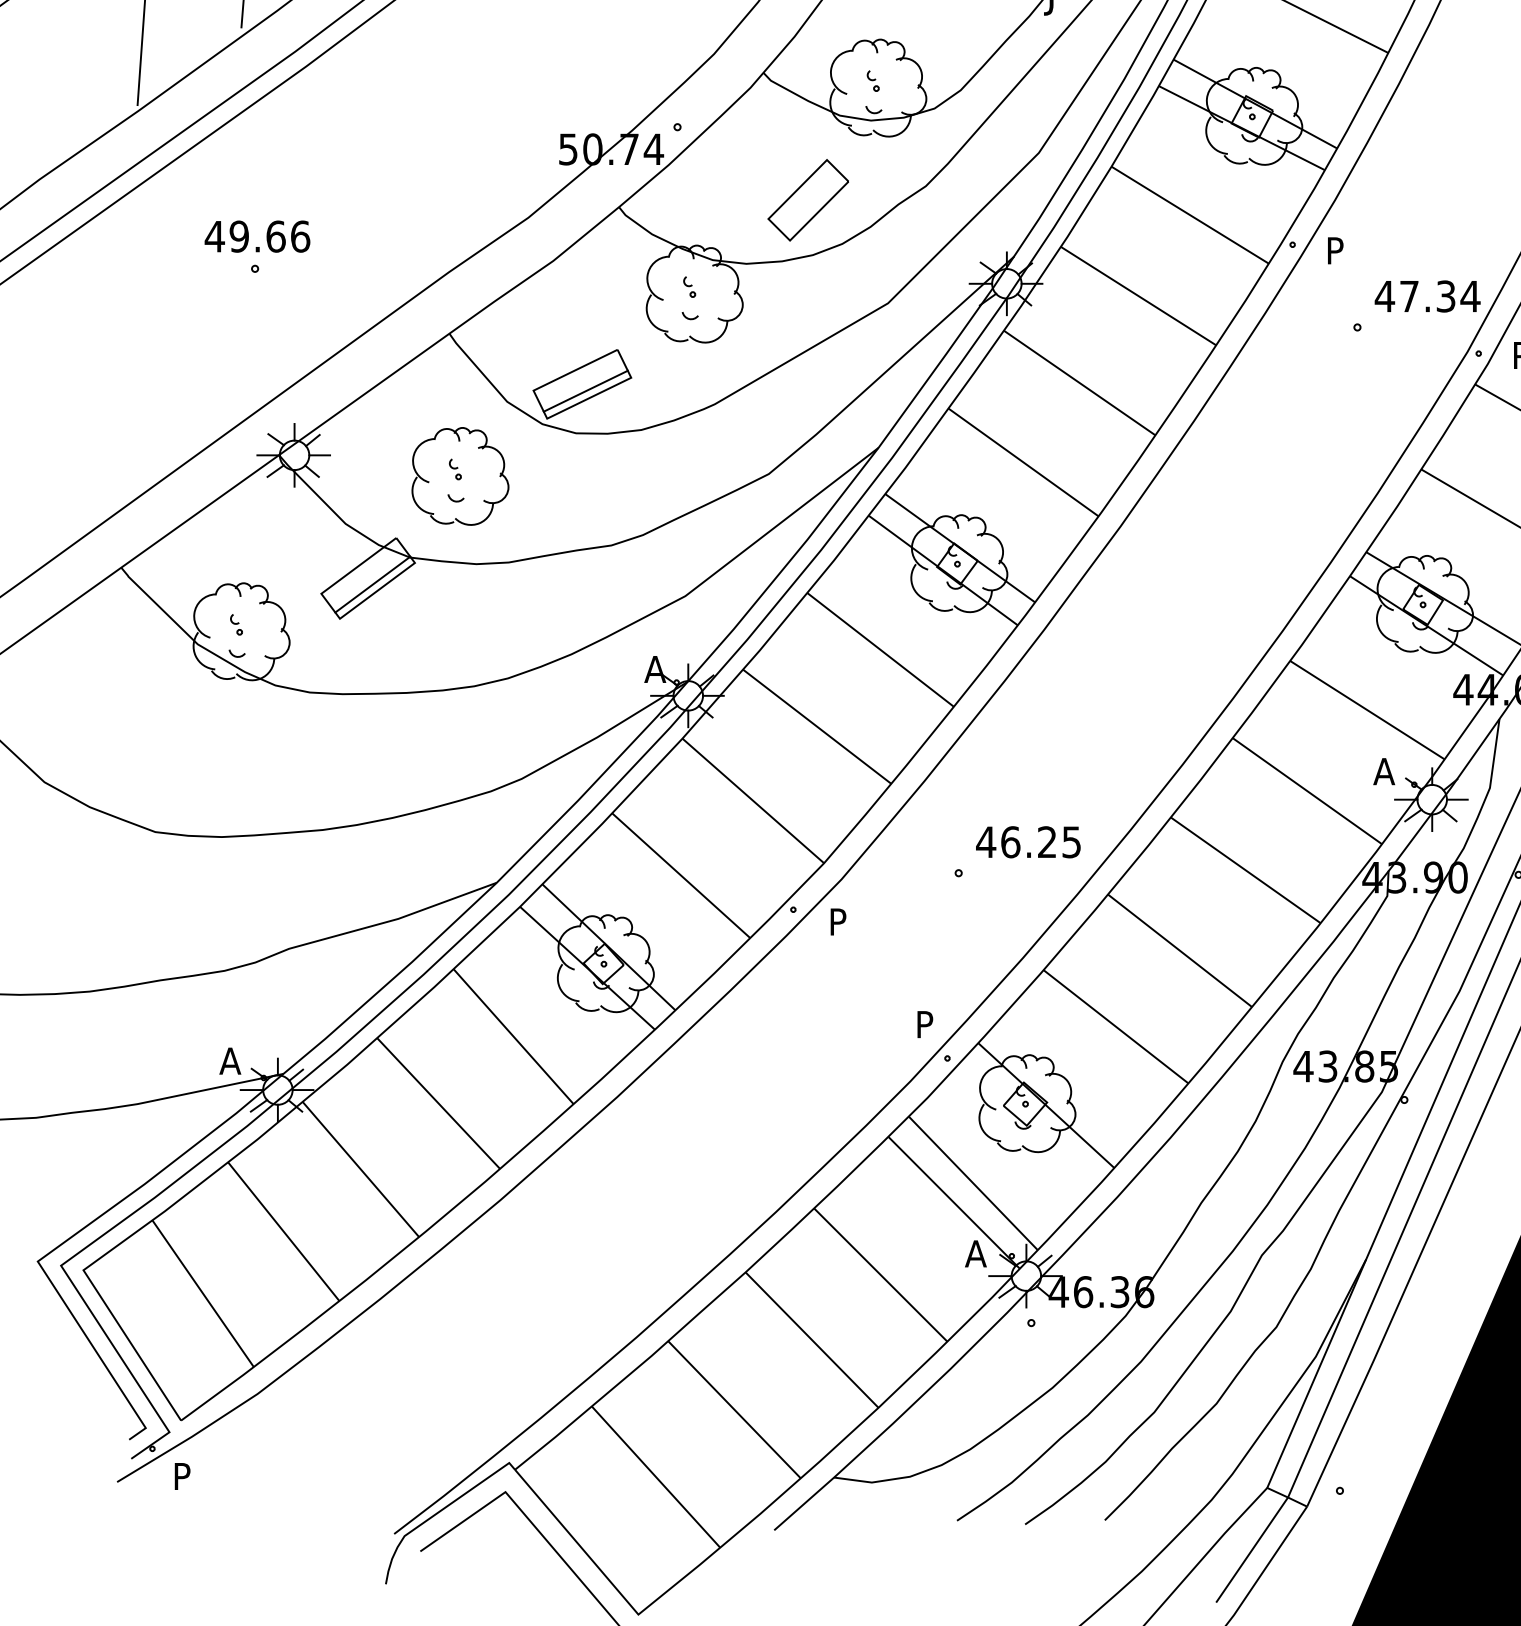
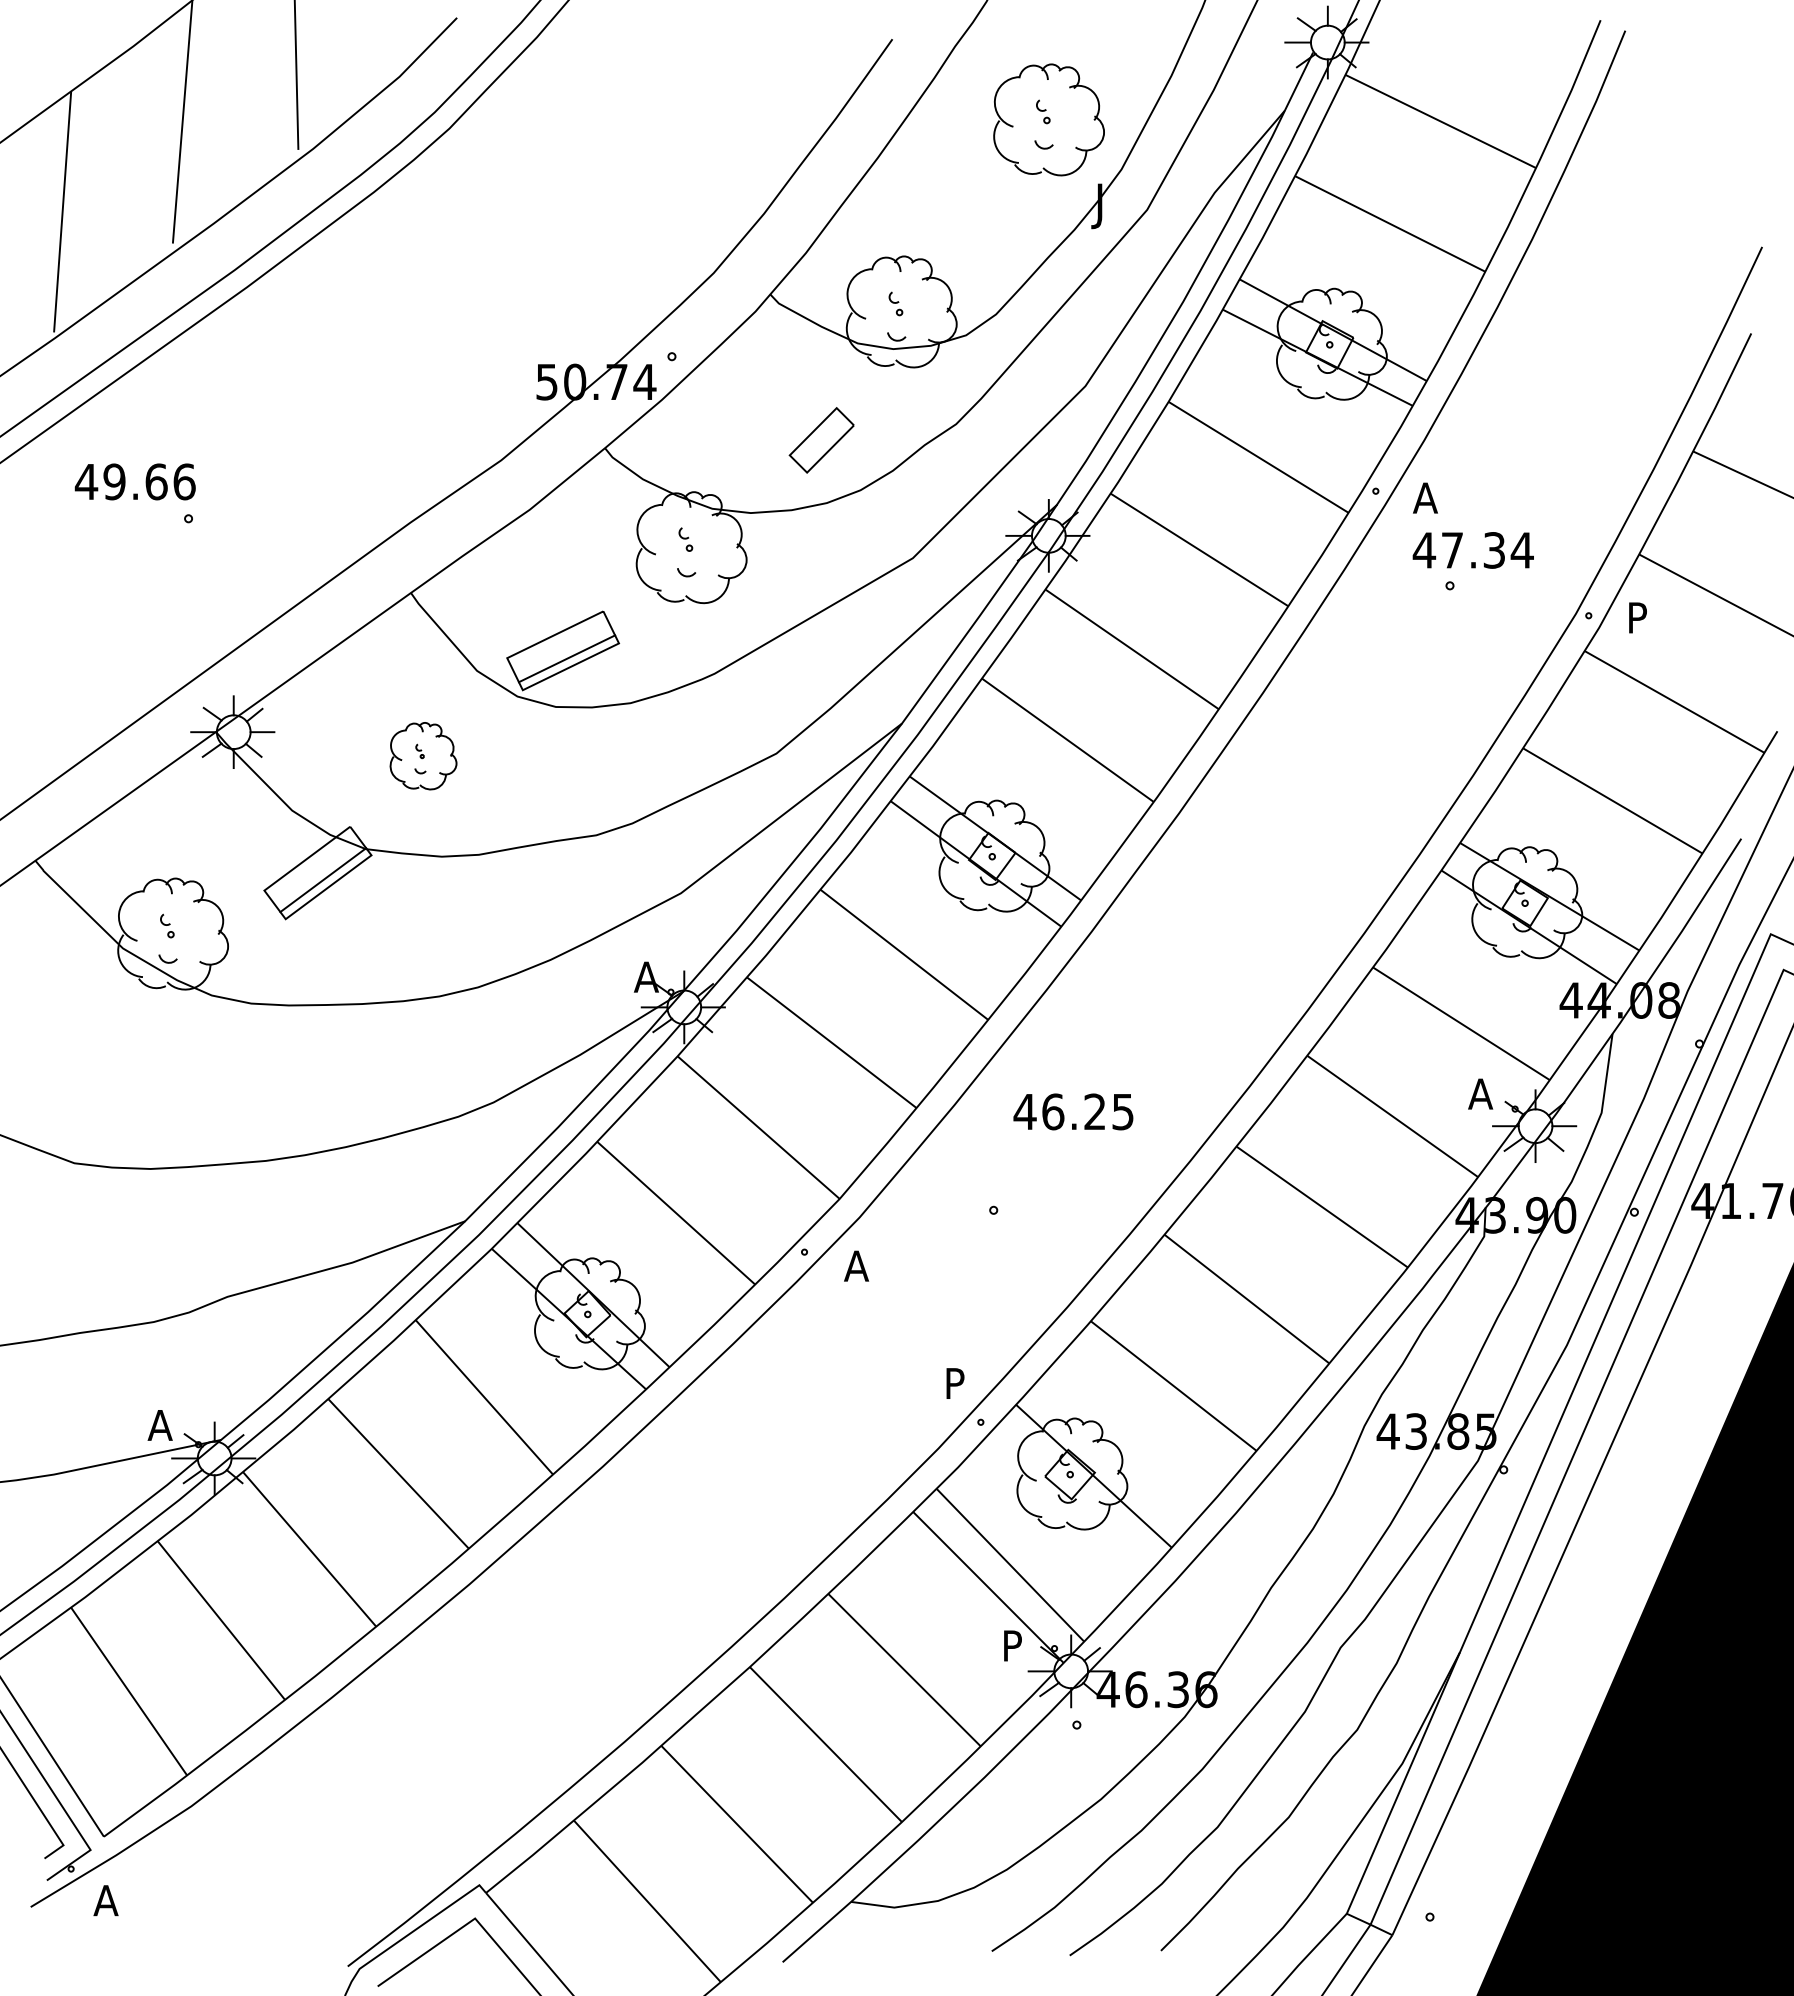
part: (808, 200) -> (821, 440), size x0.7
text: (256, 236) -> (134, 481), moved
text: (1336, 250) -> (1425, 497), P -> A
text: (1426, 296) -> (1472, 550), moved
part: (460, 475) -> (423, 755), size x0.6
text: (1028, 841) -> (1073, 1111), moved
text: (838, 921) -> (856, 1265), P -> A
text: (975, 1253) -> (1012, 1645), A -> P
text: (182, 1476) -> (105, 1900), P -> A

